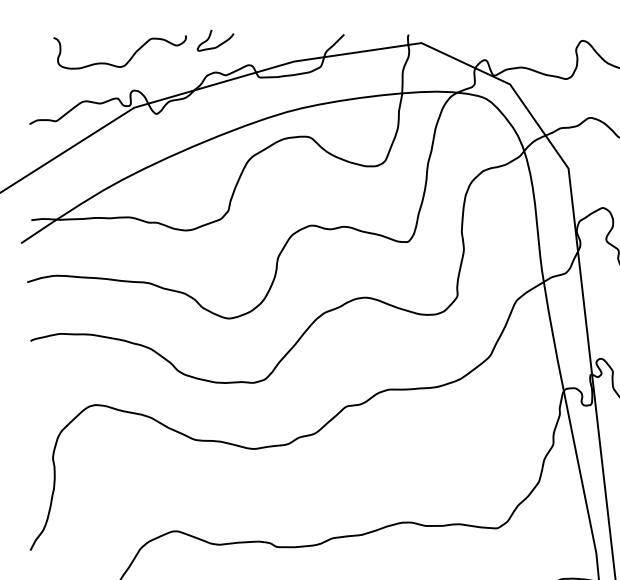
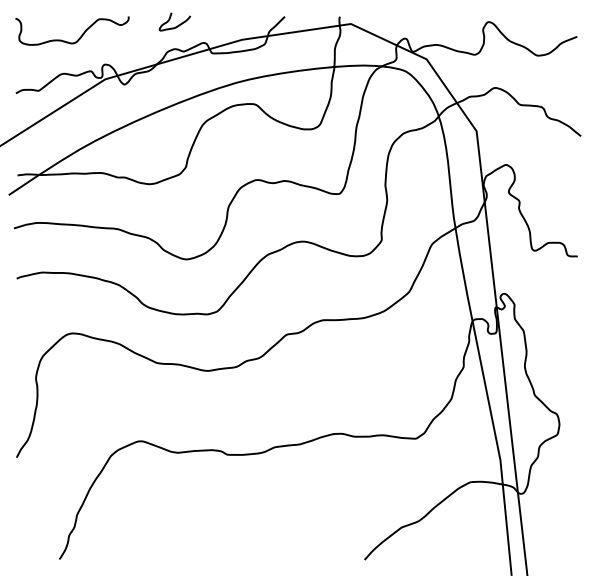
curve: (130, 56) -> (81, 34), moved

